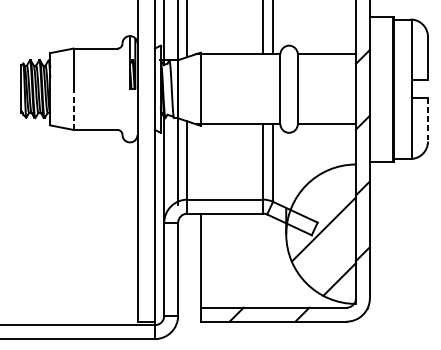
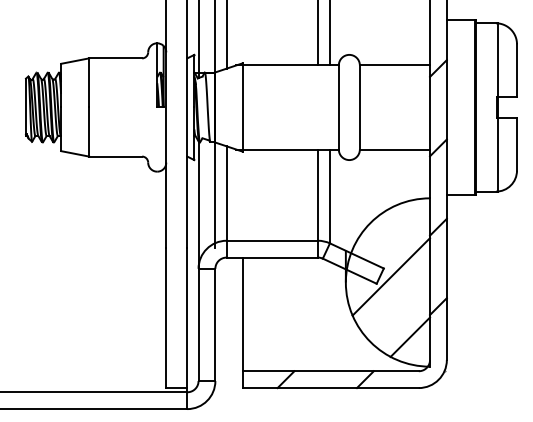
line: (73, 109) -> (89, 132), dashed -> solid
line: (428, 119) -> (517, 144), dashed -> solid

